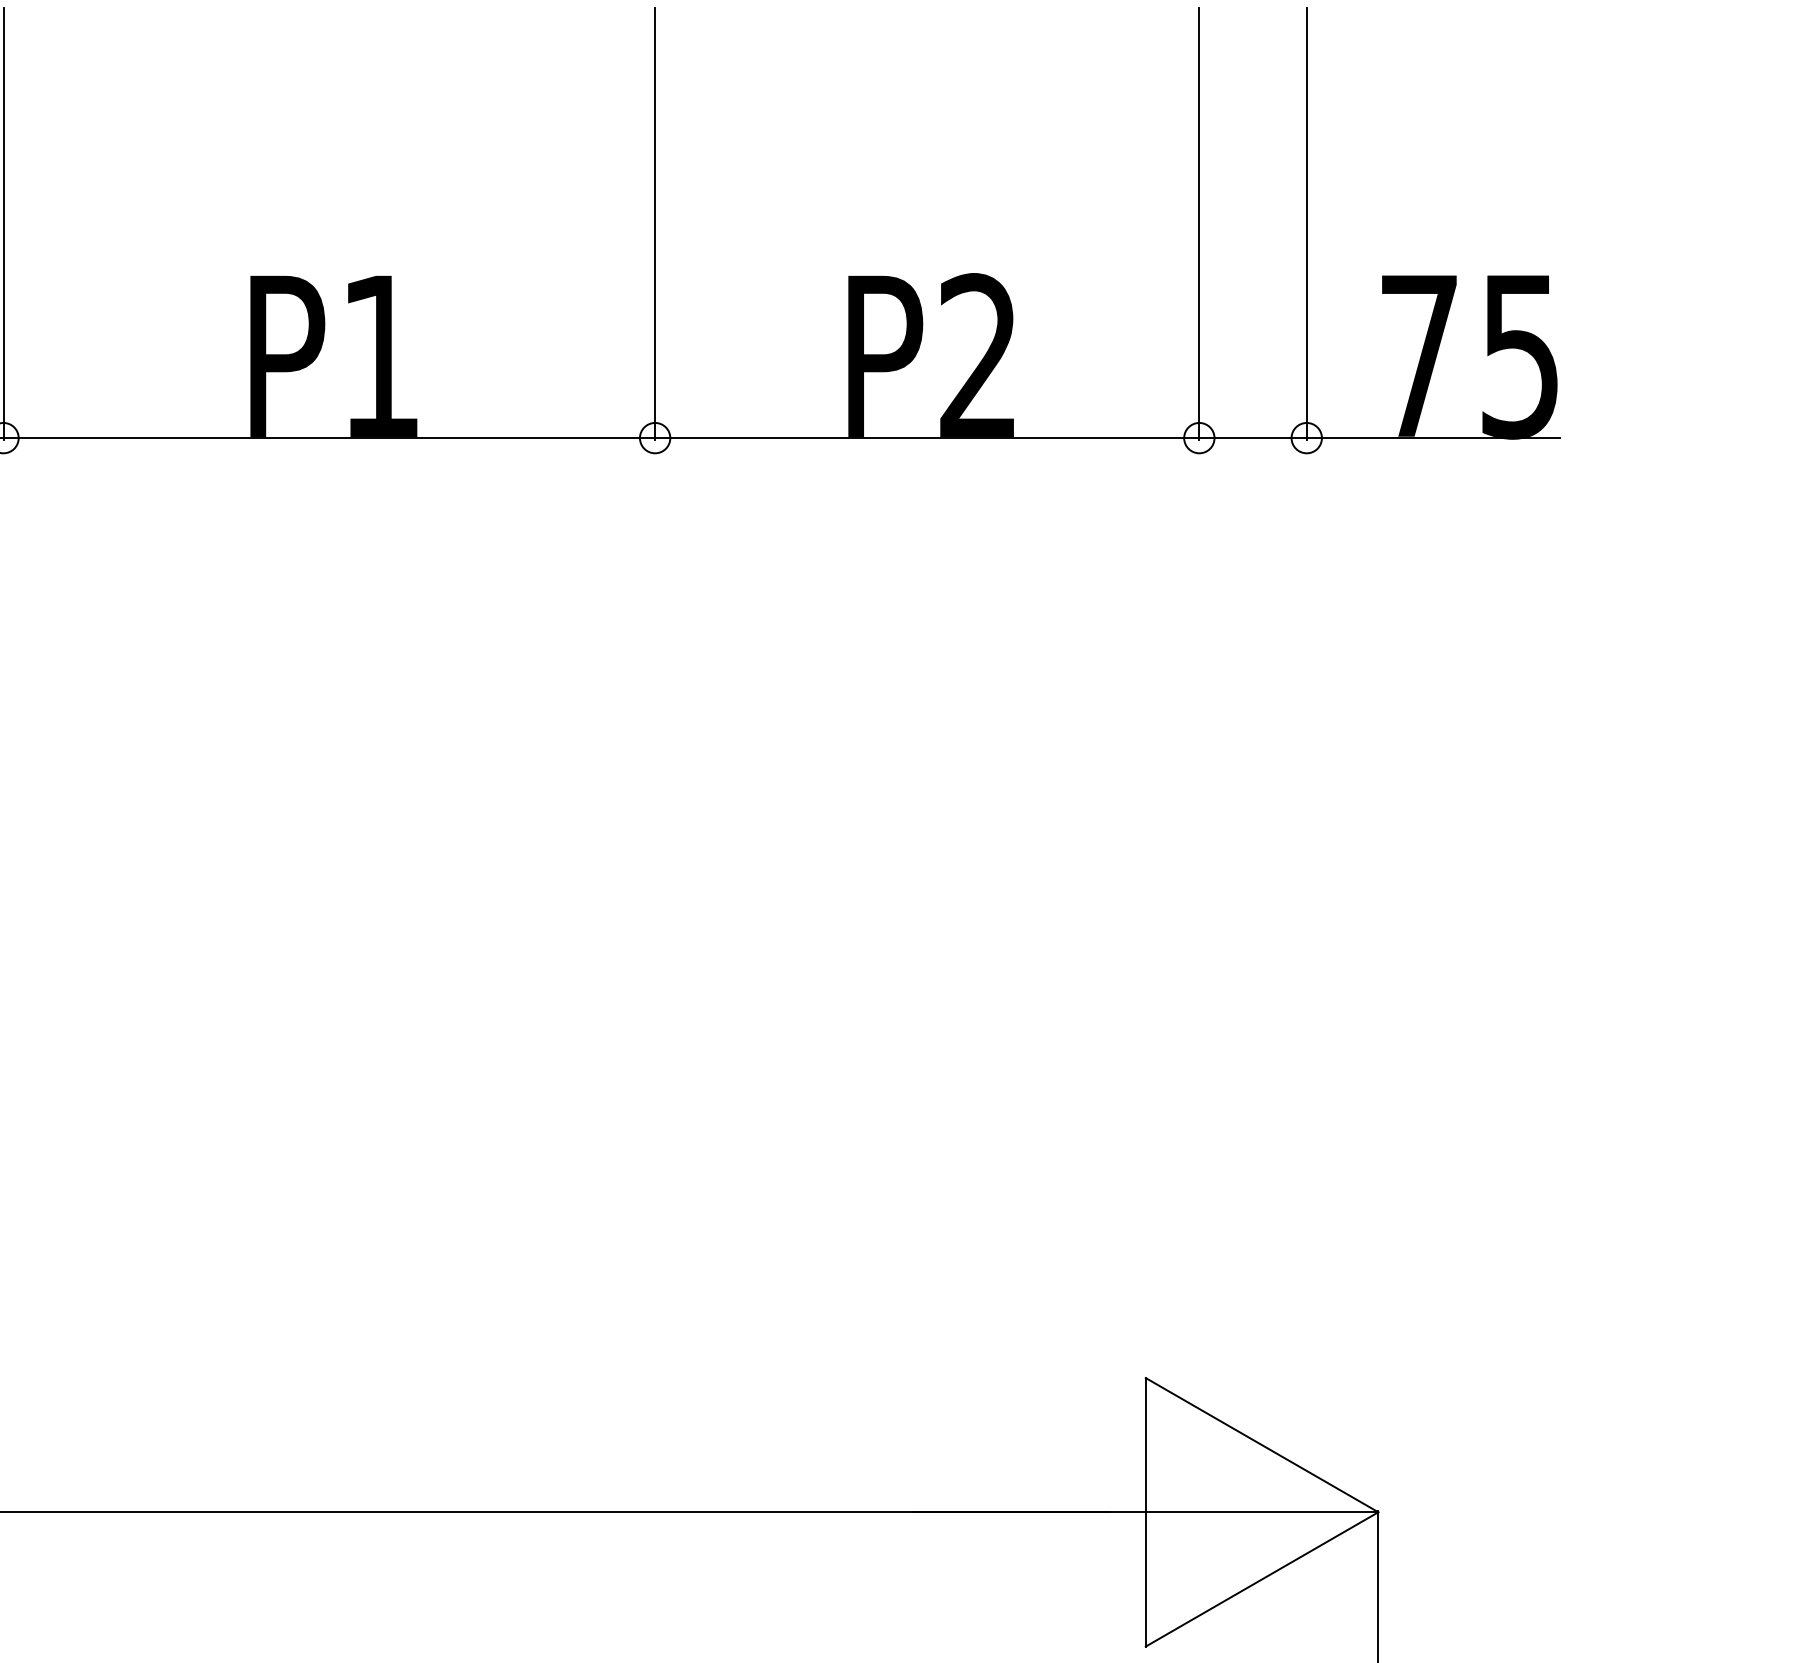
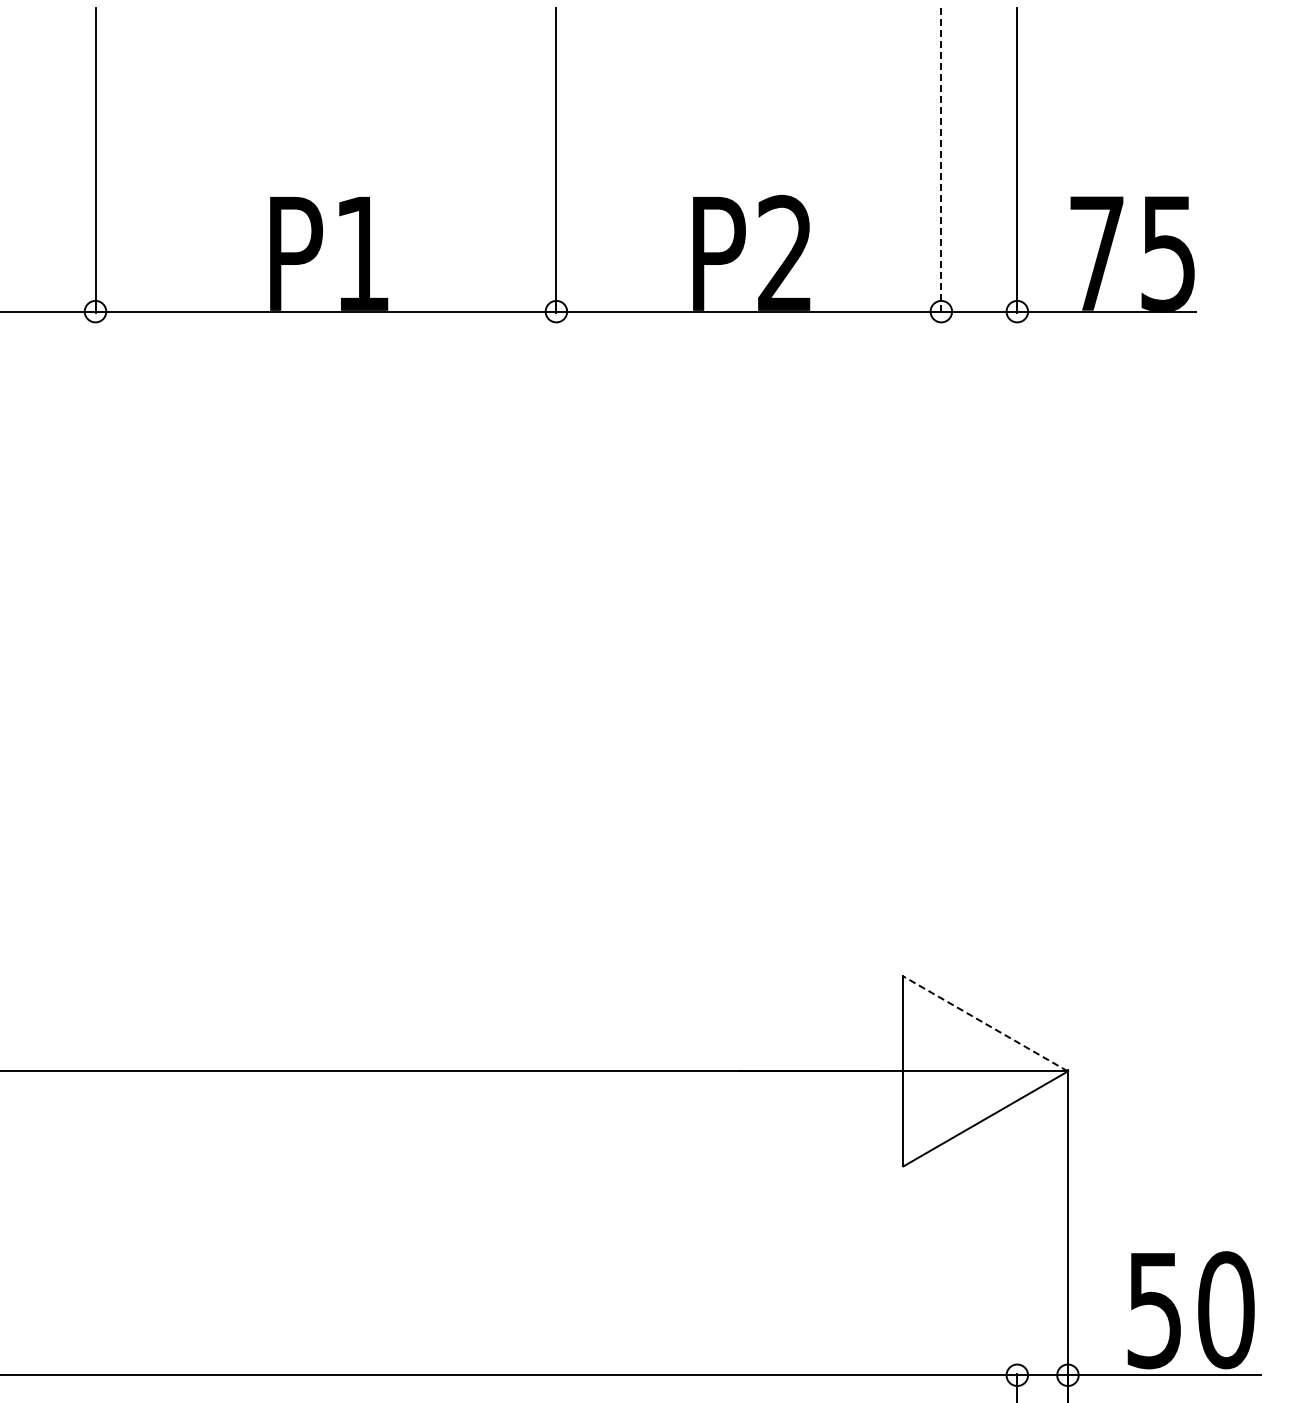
line: (1199, 224) -> (941, 160), solid -> dashed
line: (1261, 1444) -> (985, 1023), solid -> dashed

